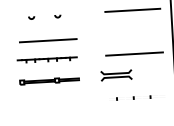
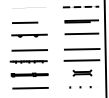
line: (46, 14) -> (29, 34), added
line: (133, 35) -> (81, 49), added
part: (116, 74) -> (82, 72), moved
line: (51, 101) -> (30, 87), added

